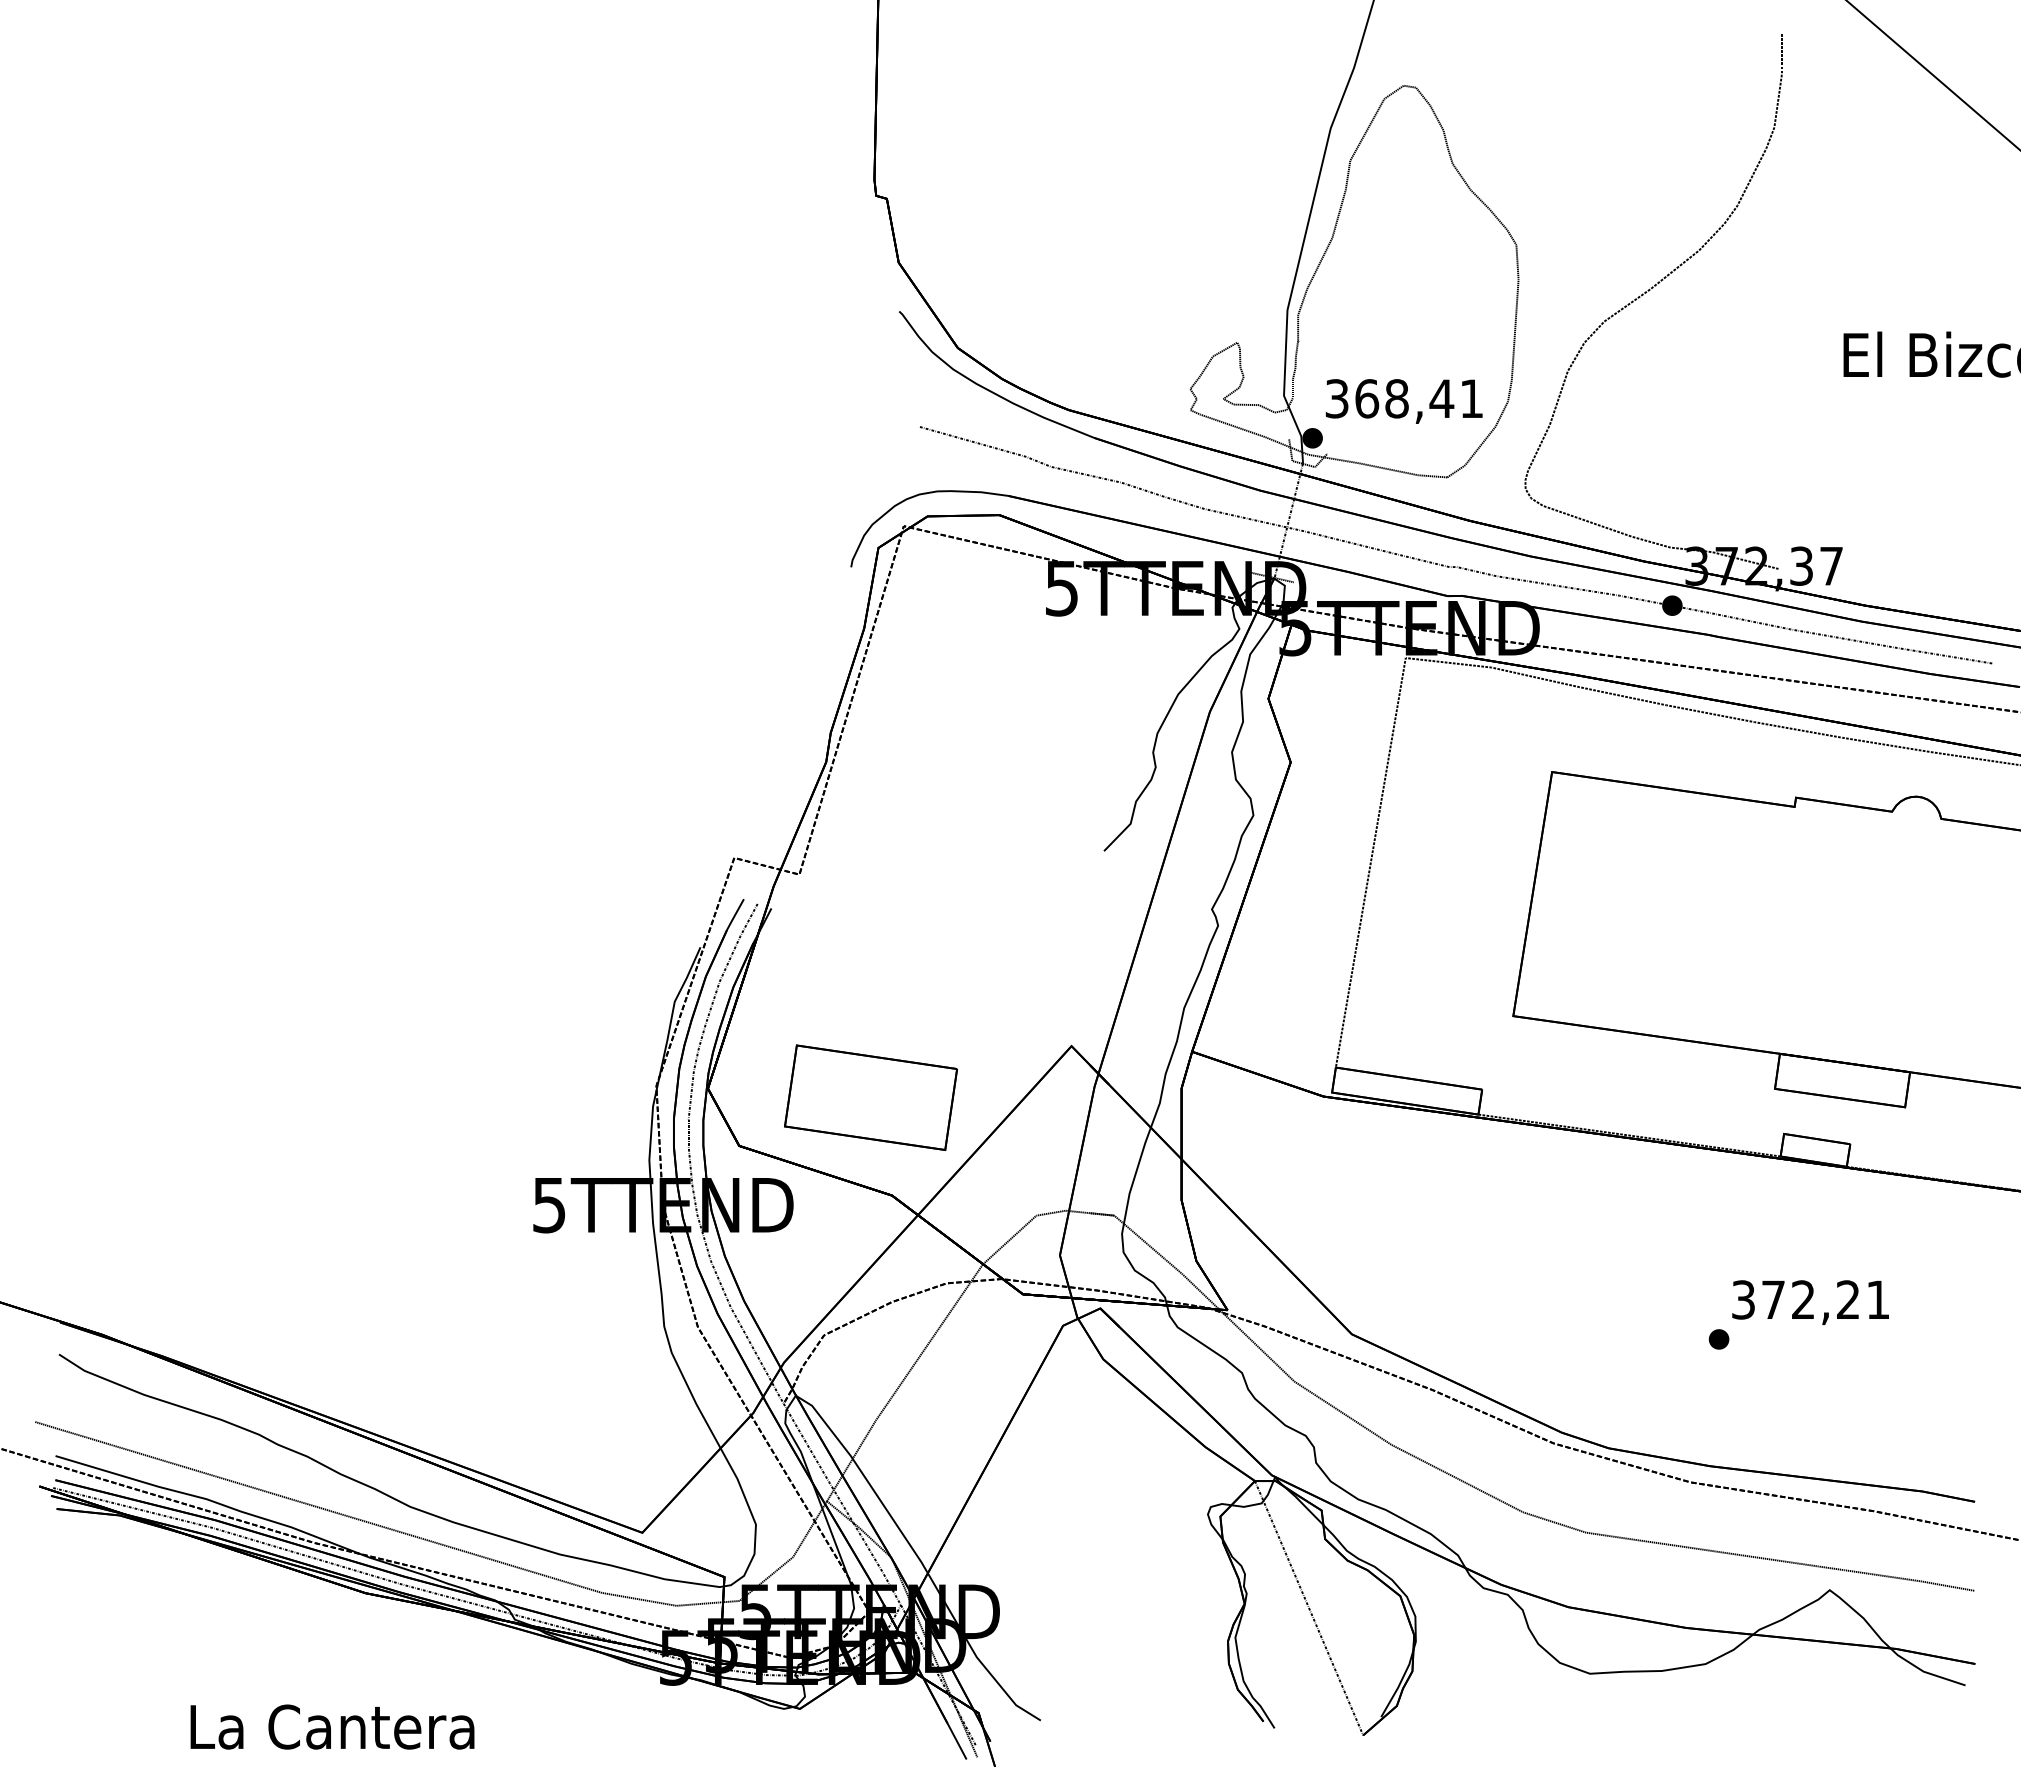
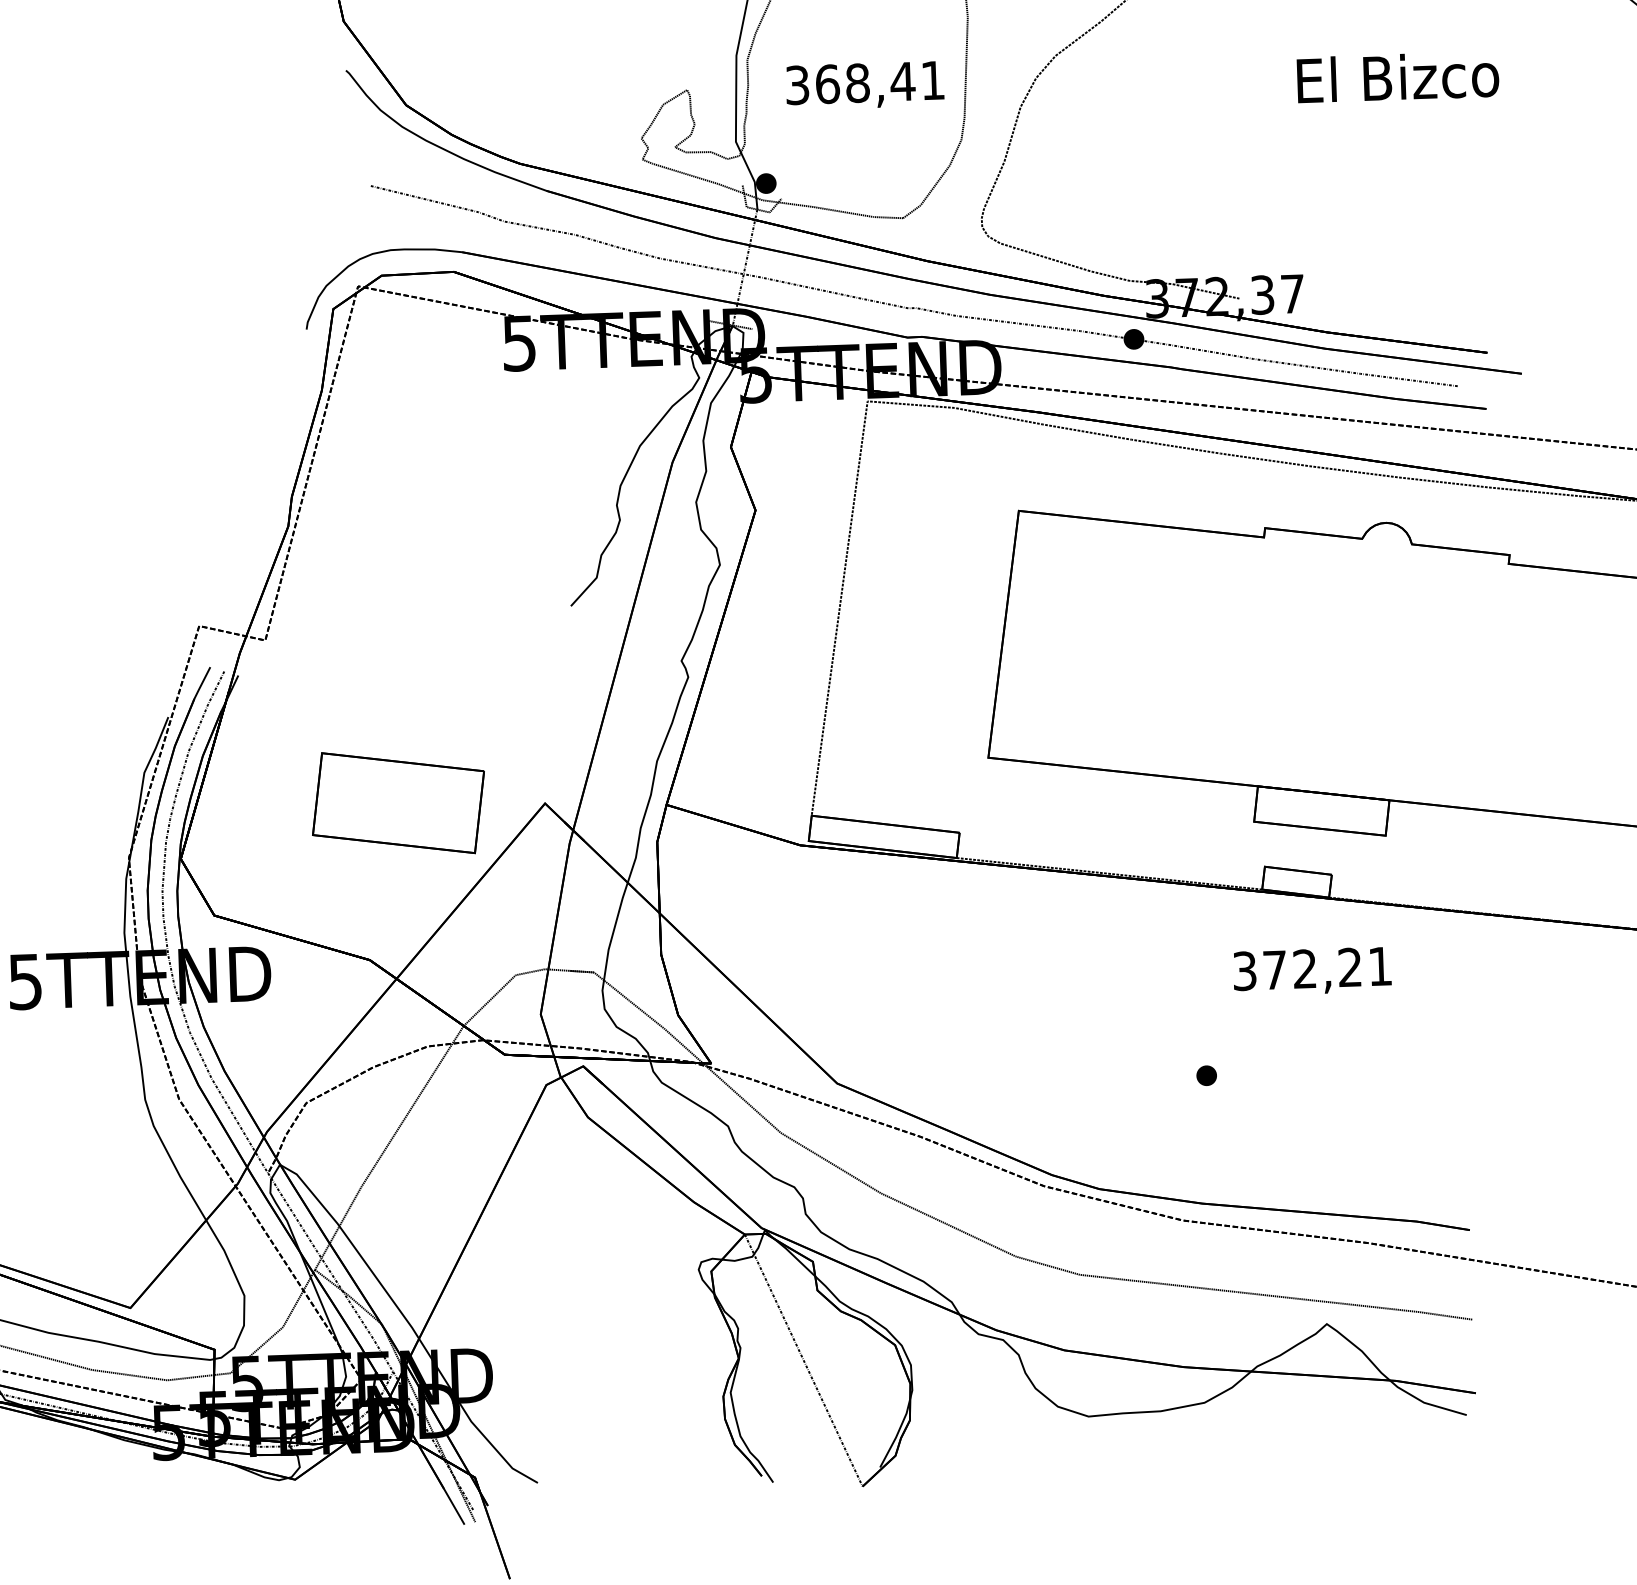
text: (1403, 401) -> (864, 85), moved
part: (870, 1097) -> (397, 802), moved
text: (1810, 1302) -> (1312, 971), moved

